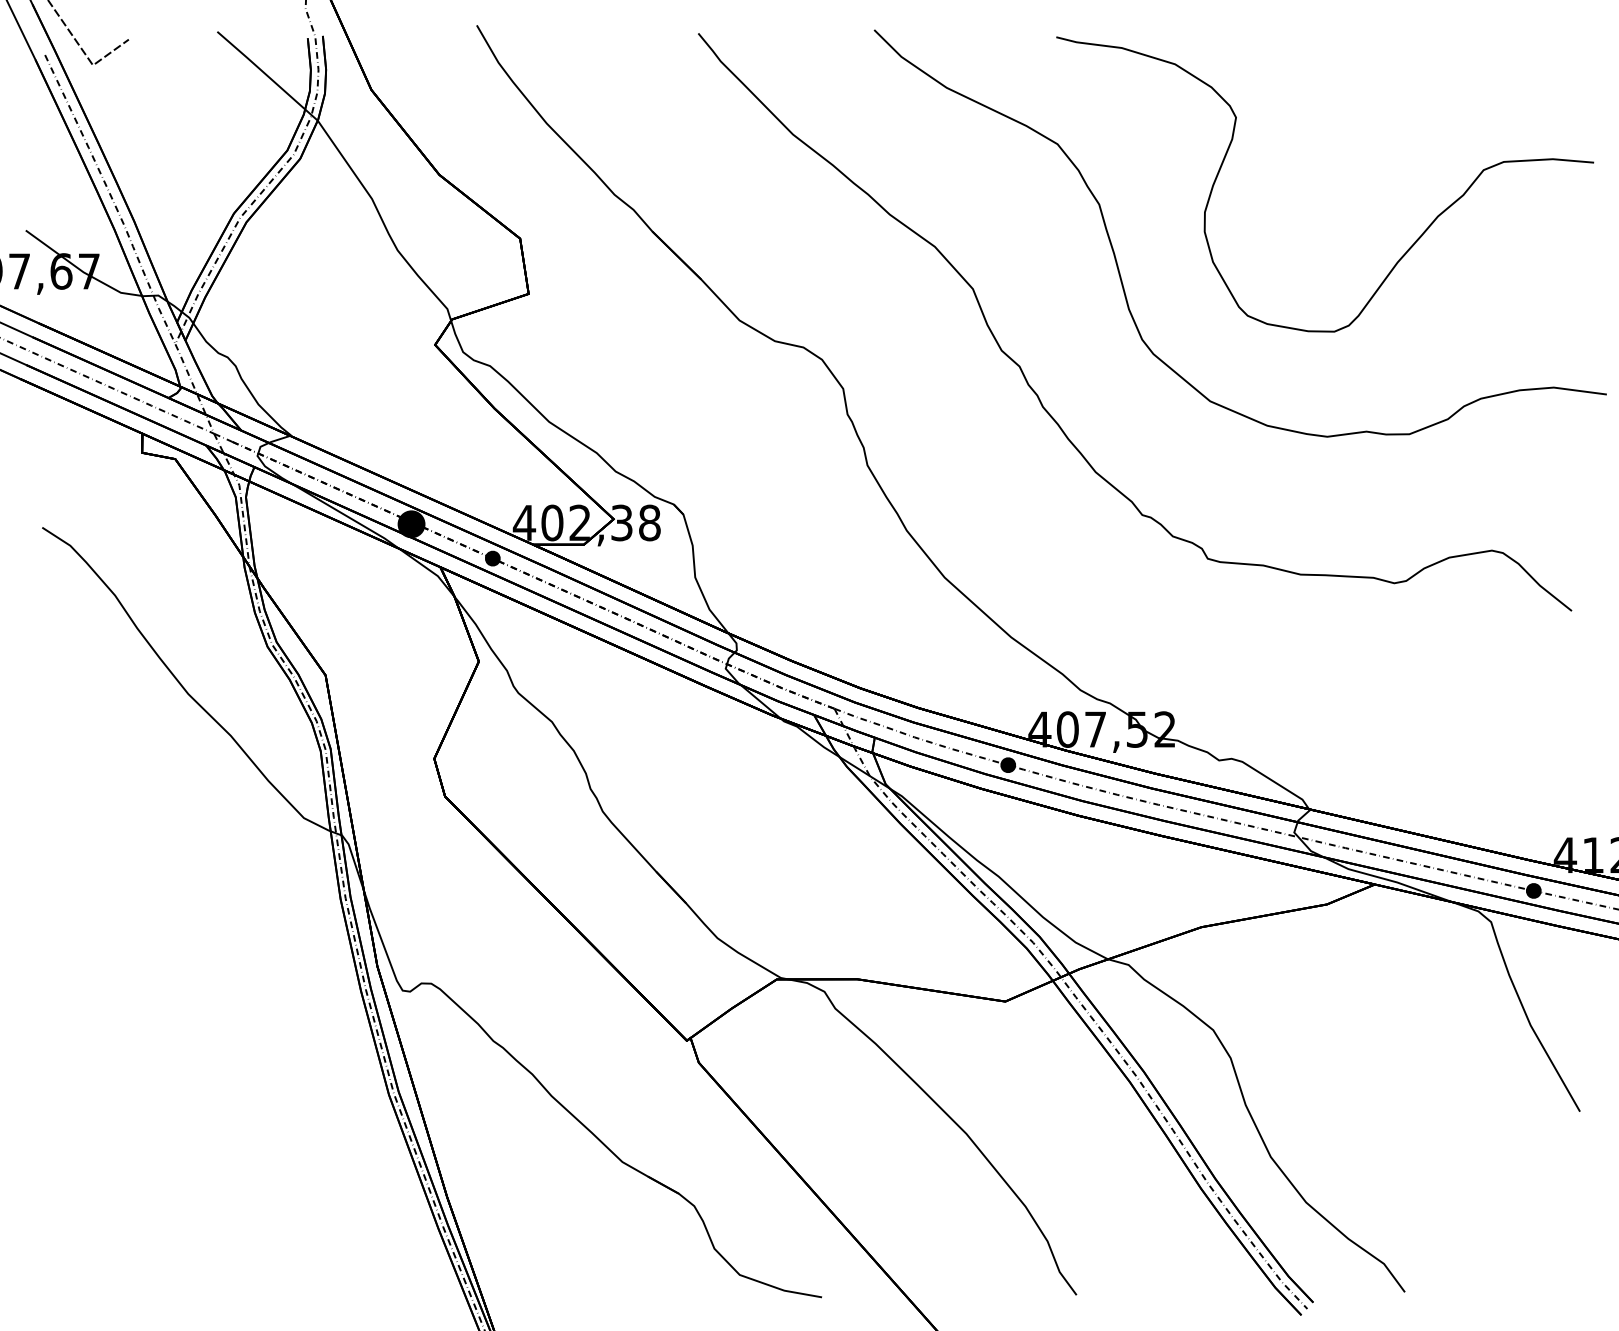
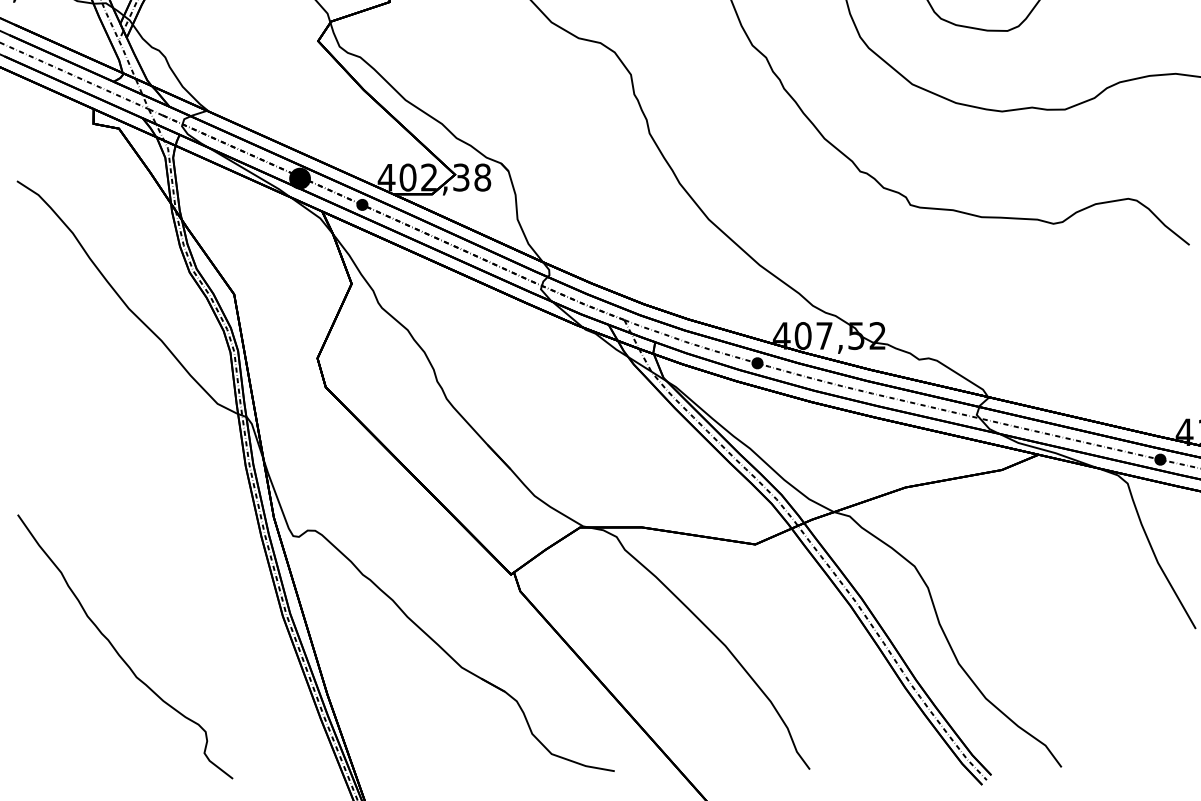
curve: (174, 1142) -> (118, 652), added

